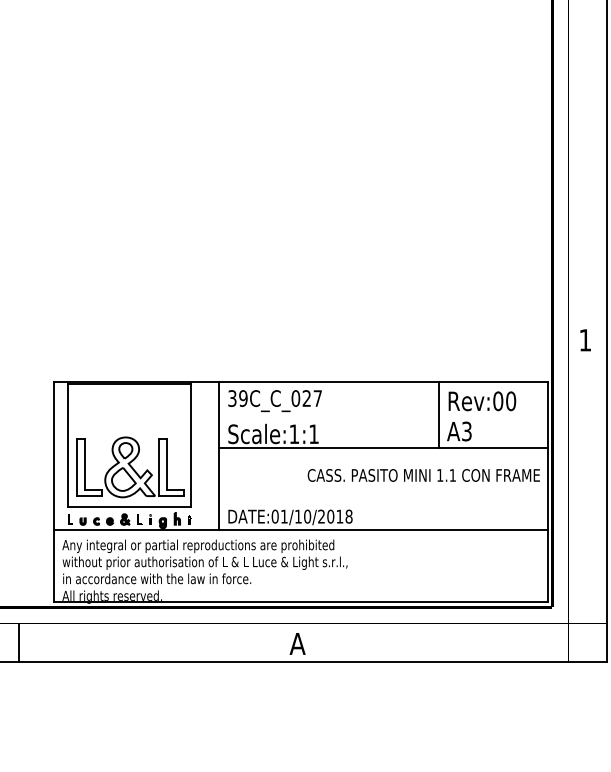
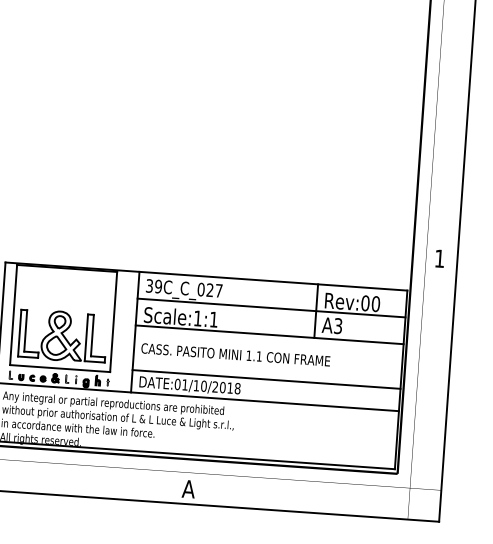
line: (383, 415) -> (271, 308), added
text: (423, 475) -> (235, 354), moved
line: (383, 502) -> (266, 379), added

